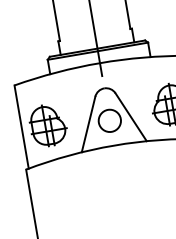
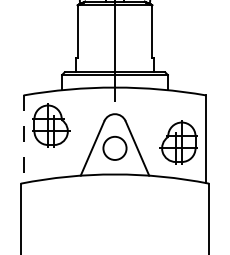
part: (48, 125) -> (51, 125), moved
line: (21, 127) -> (23, 139), solid -> dashed

